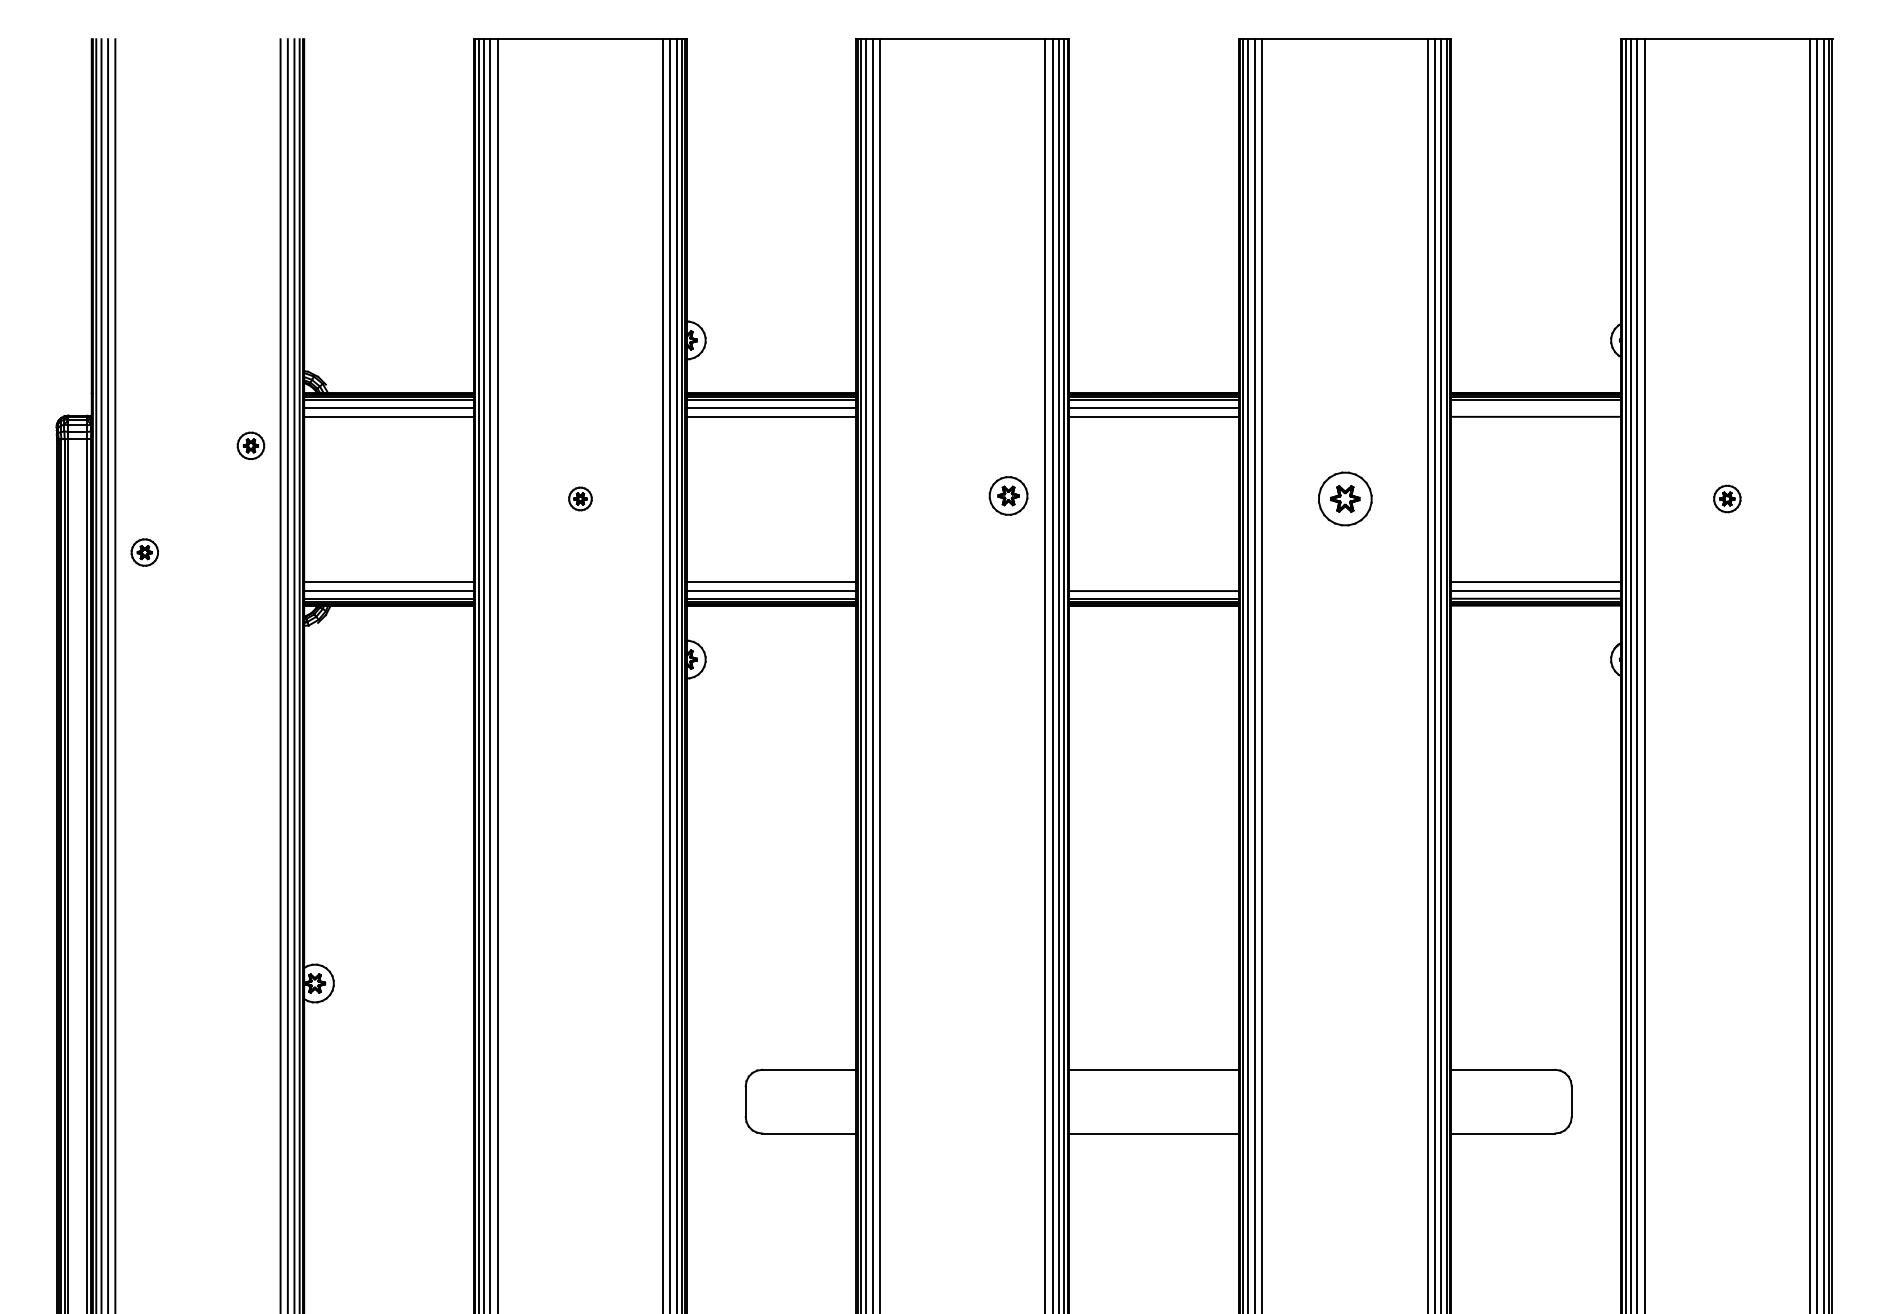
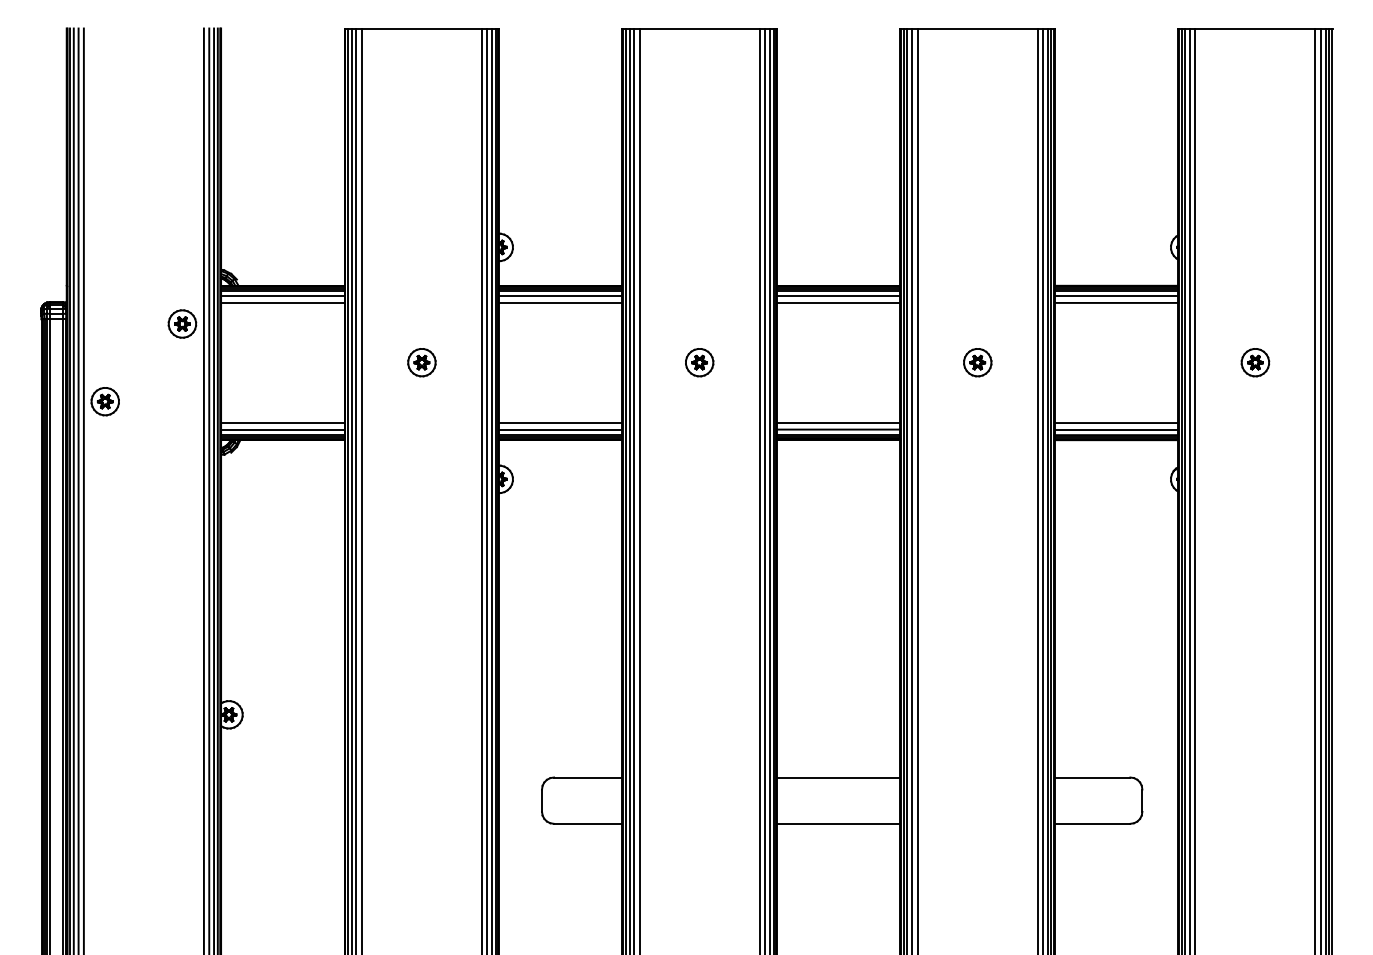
line: (1536, 407) -> (1116, 296), added
part: (250, 445) -> (182, 323), size x1.43
part: (1008, 495) -> (699, 362), moved
part: (580, 498) -> (421, 362), size x1.67
part: (1344, 498) -> (977, 362), size x0.71
part: (1727, 498) -> (1255, 362), size x1.43
part: (144, 552) -> (105, 401), size x1.43
line: (1153, 582) -> (838, 423), added

